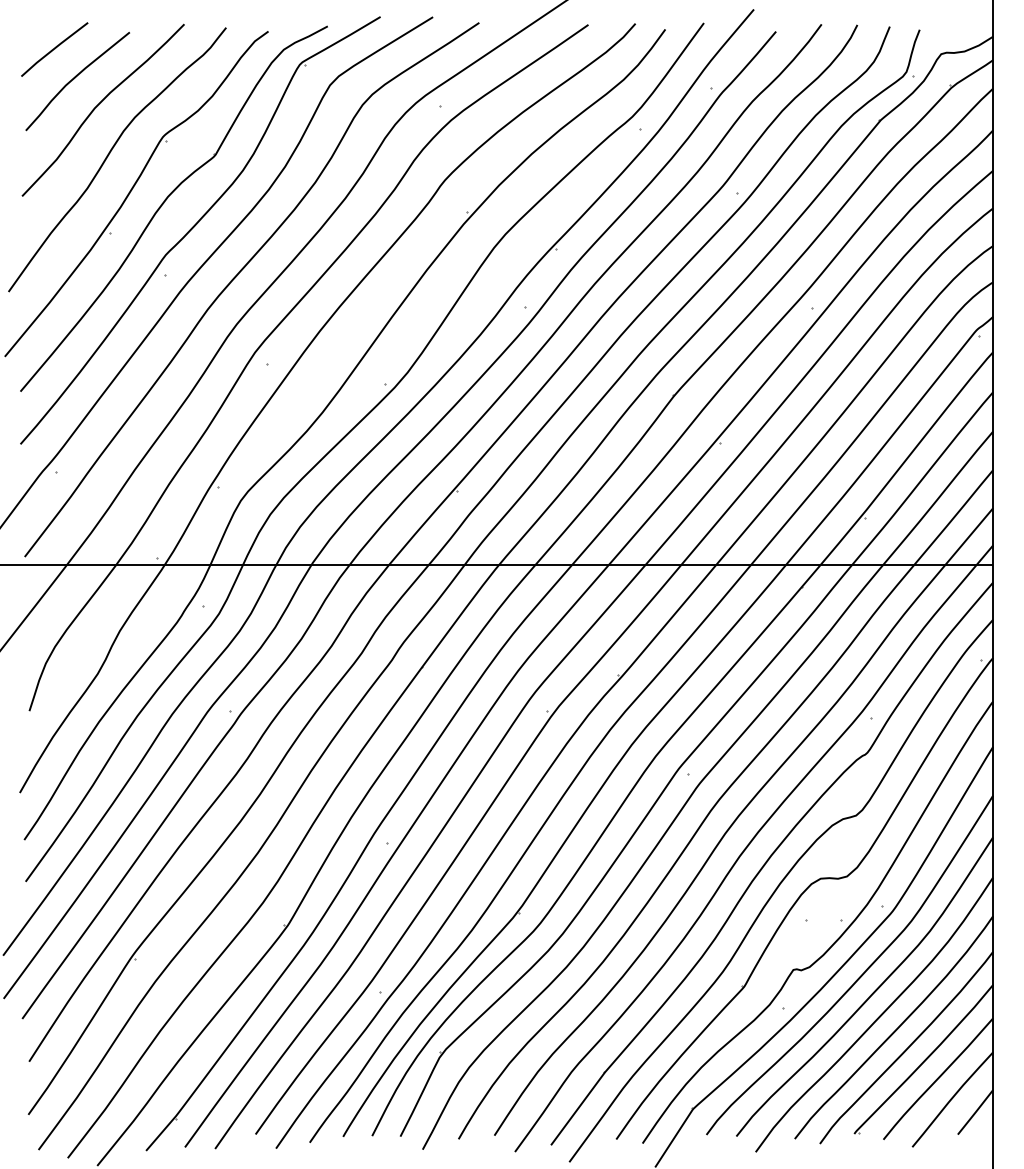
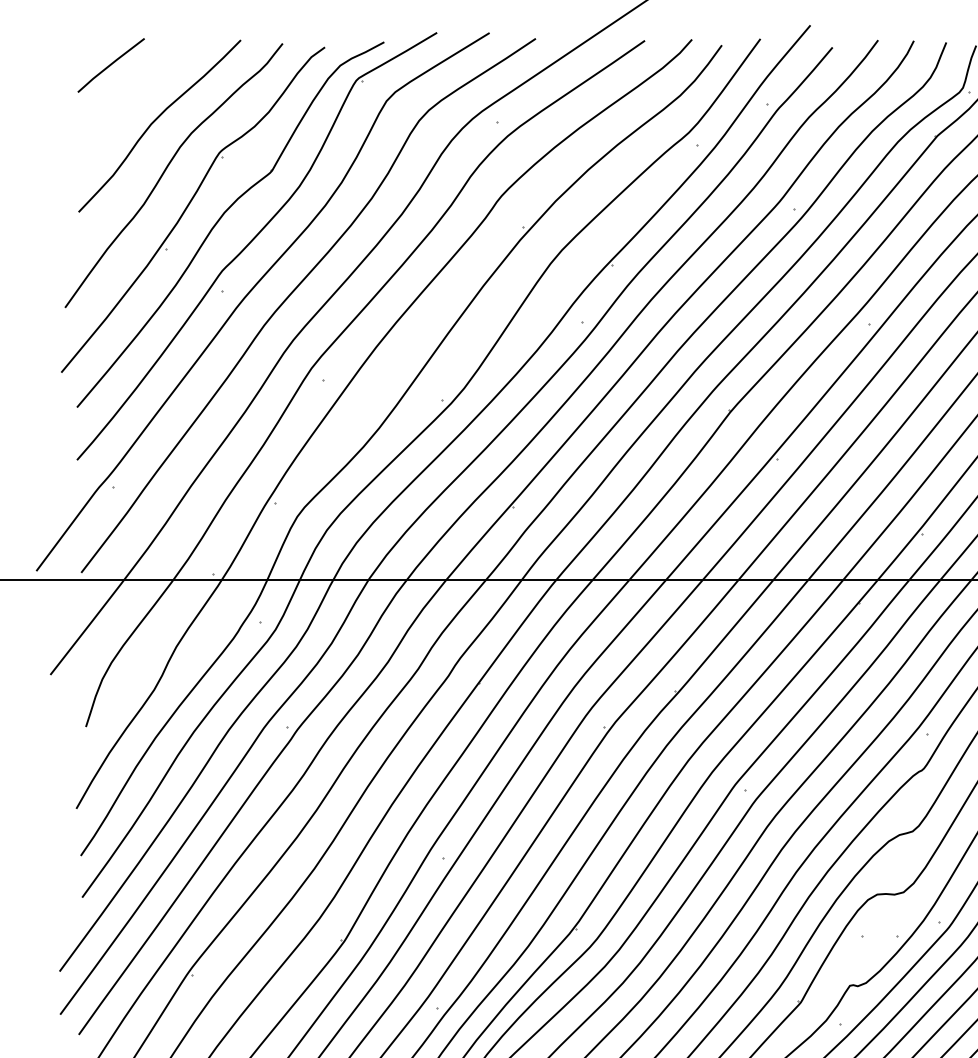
curve: (75, 78) -> (132, 94), removed

